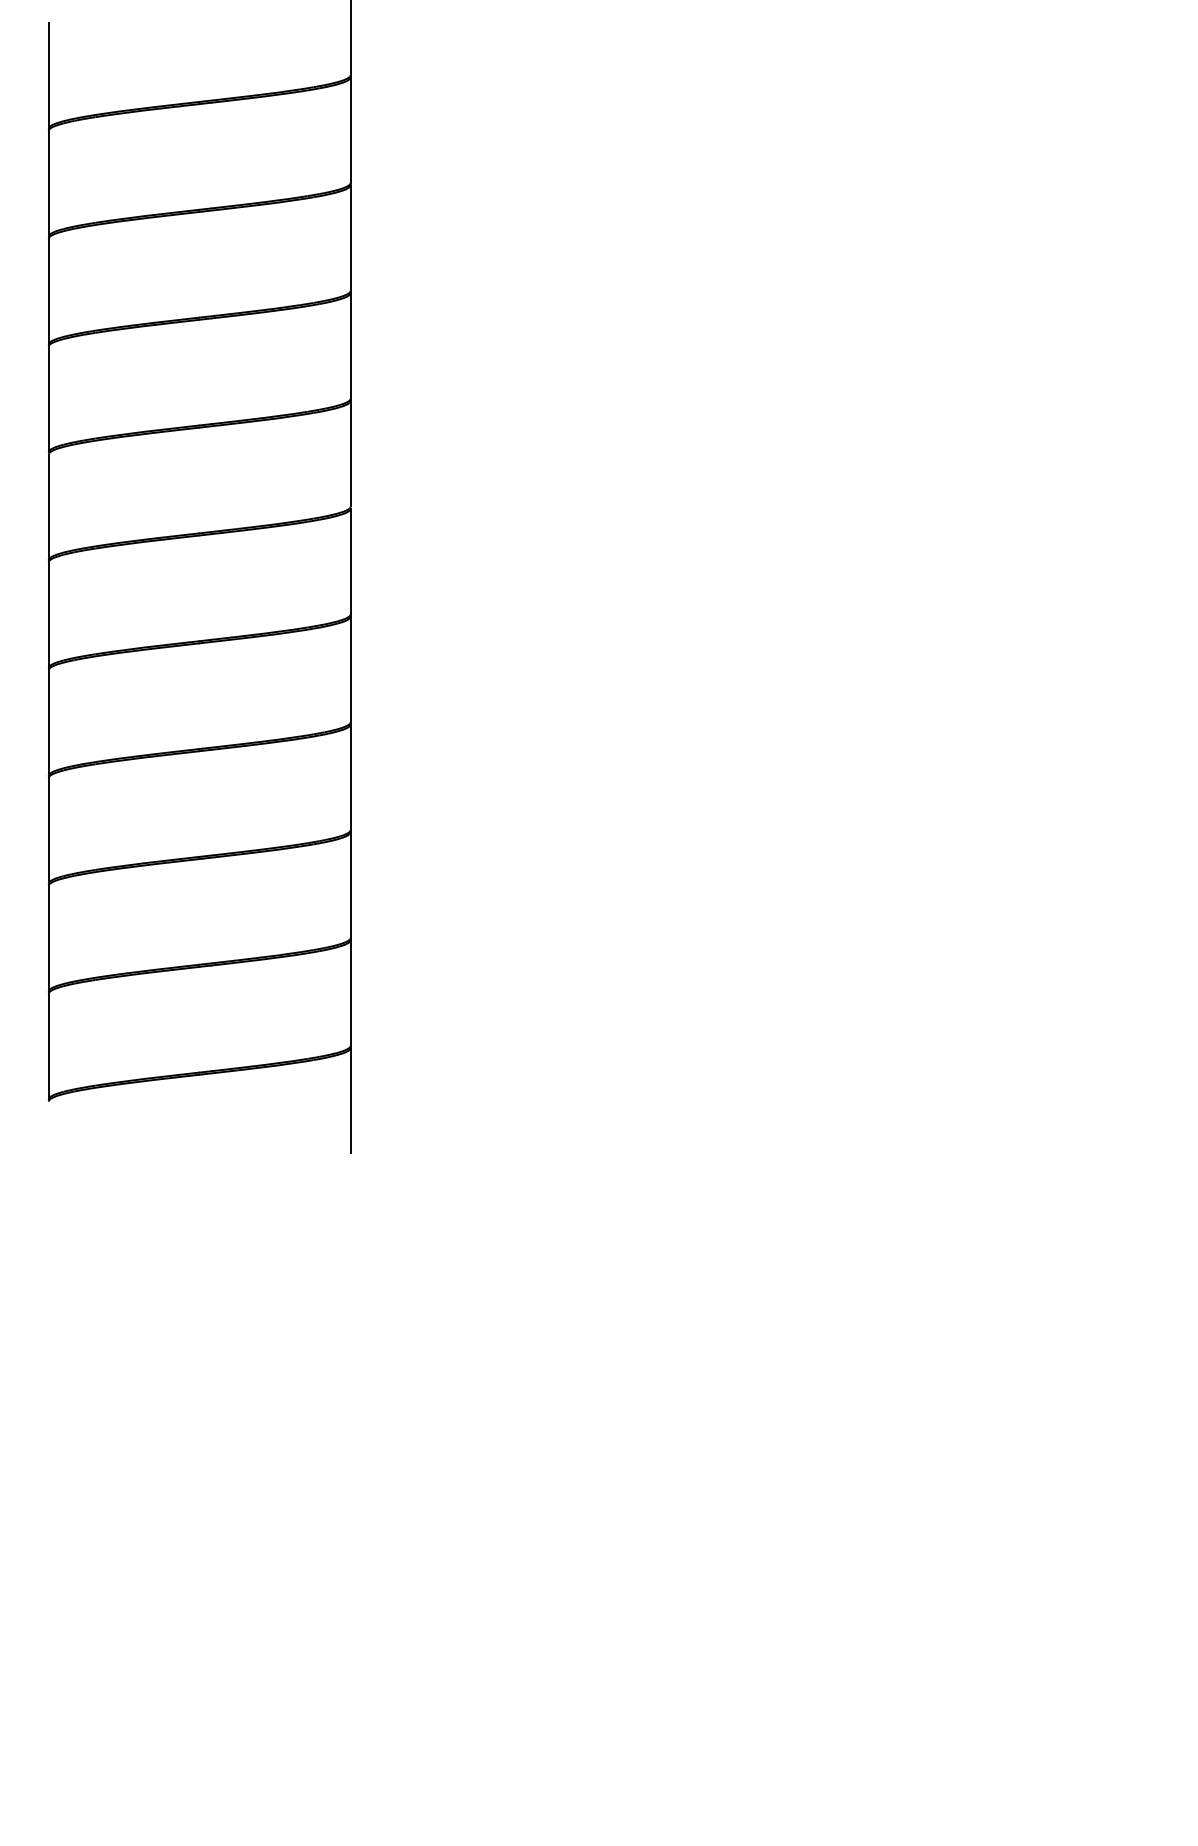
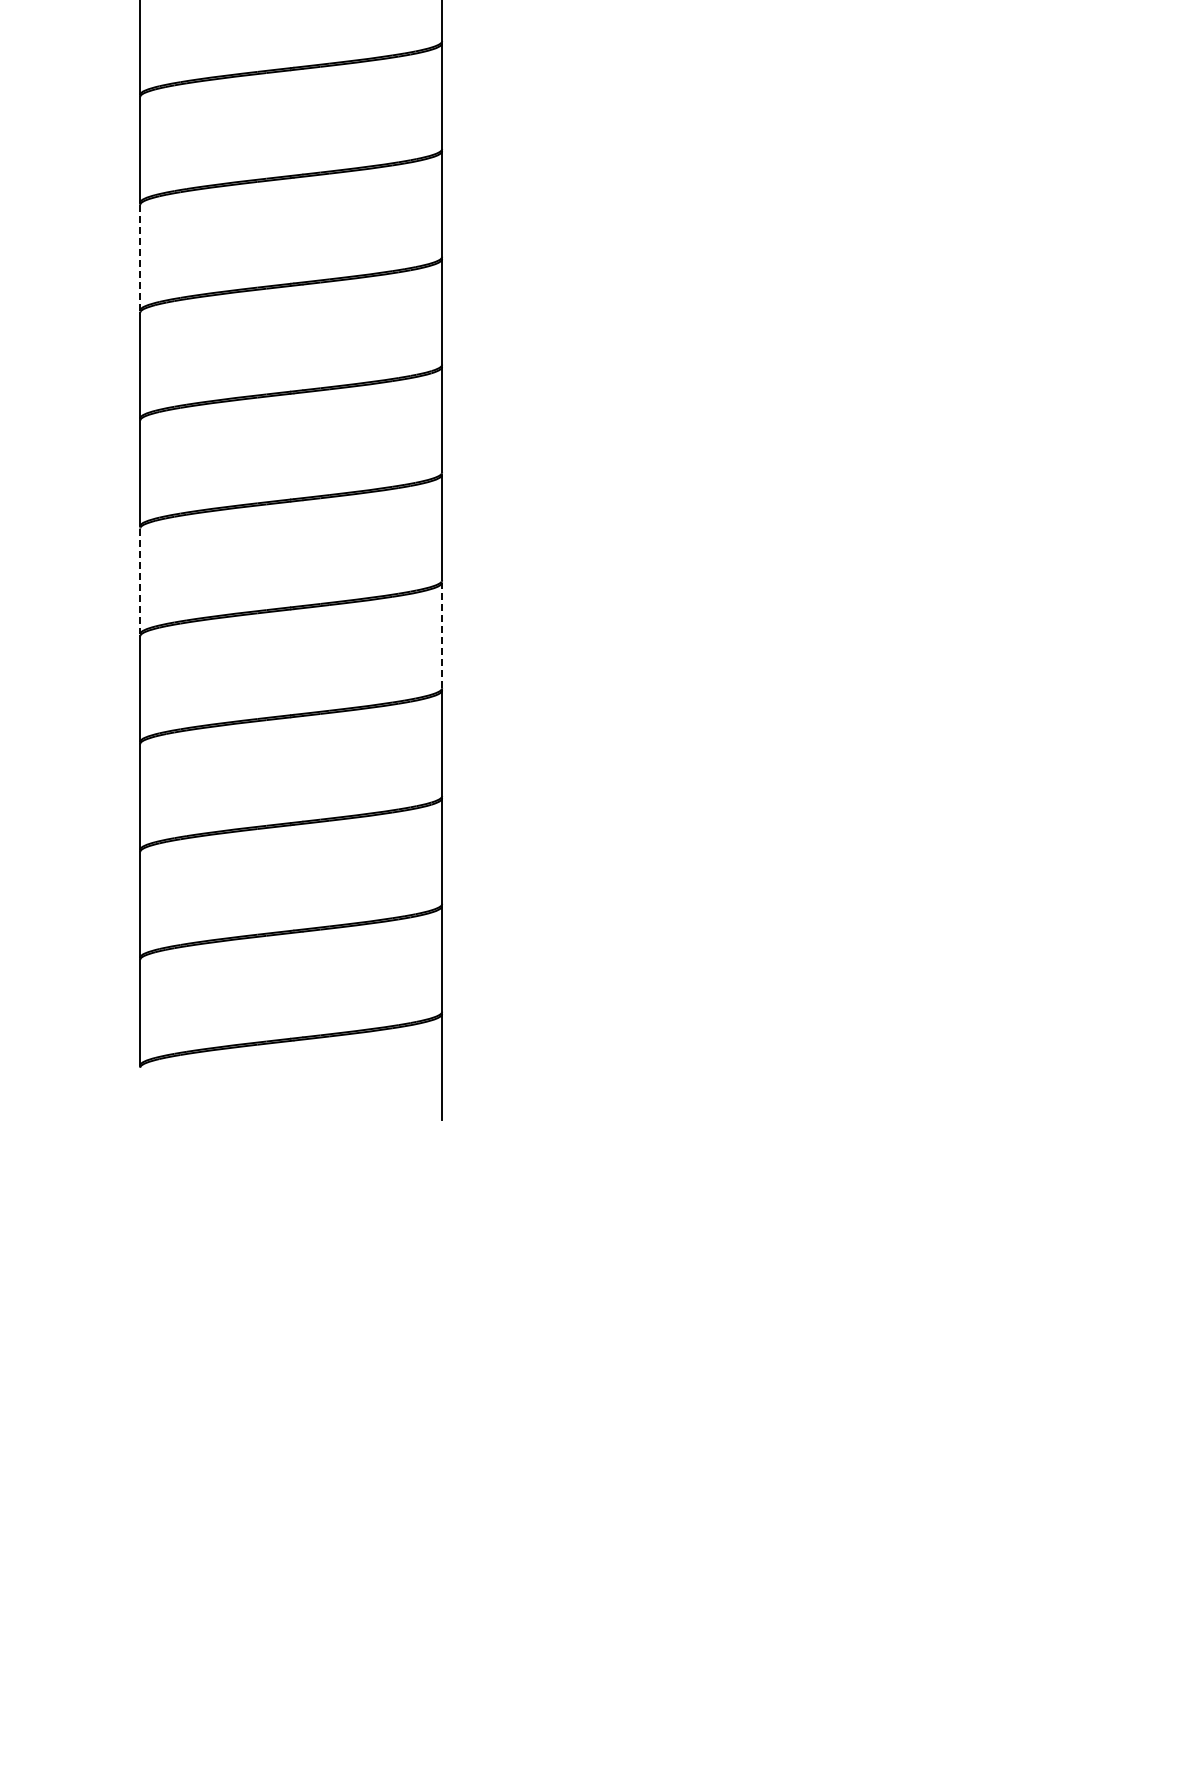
line: (48, 291) -> (139, 257), solid -> dashed
line: (48, 615) -> (139, 581), solid -> dashed
line: (350, 669) -> (441, 635), solid -> dashed

